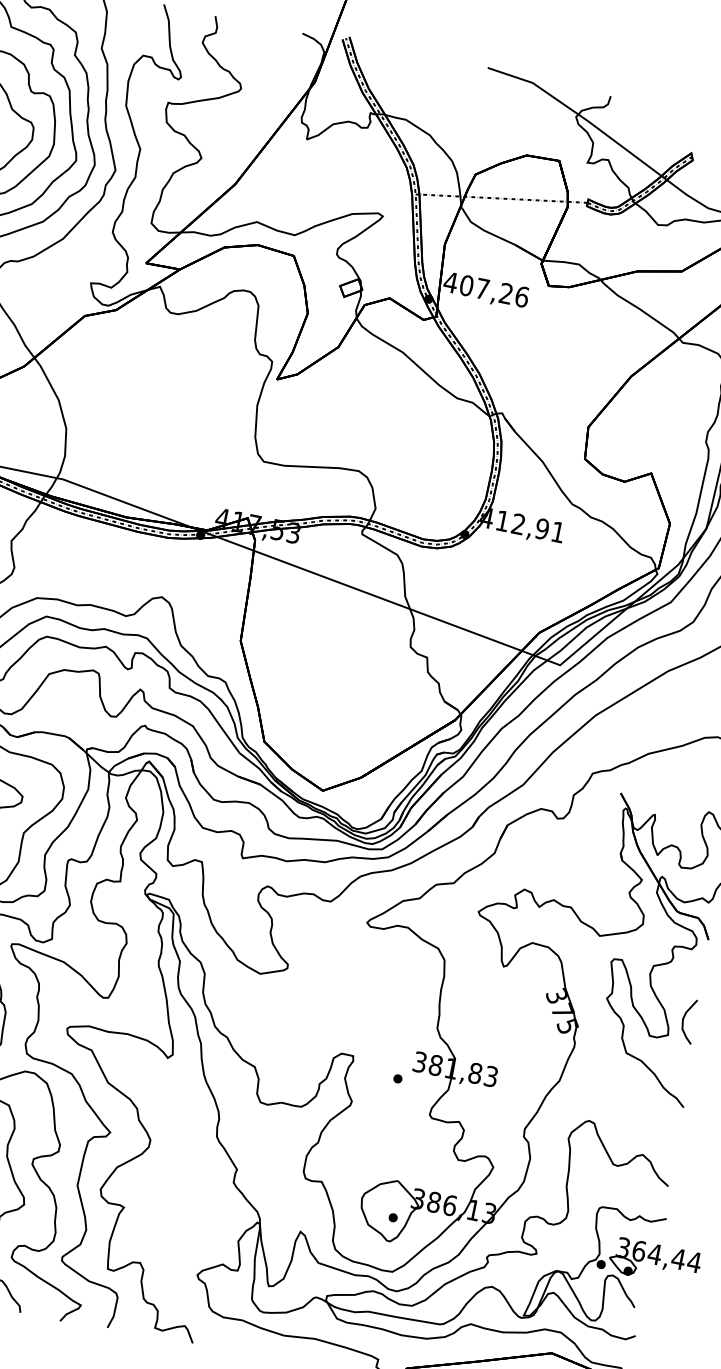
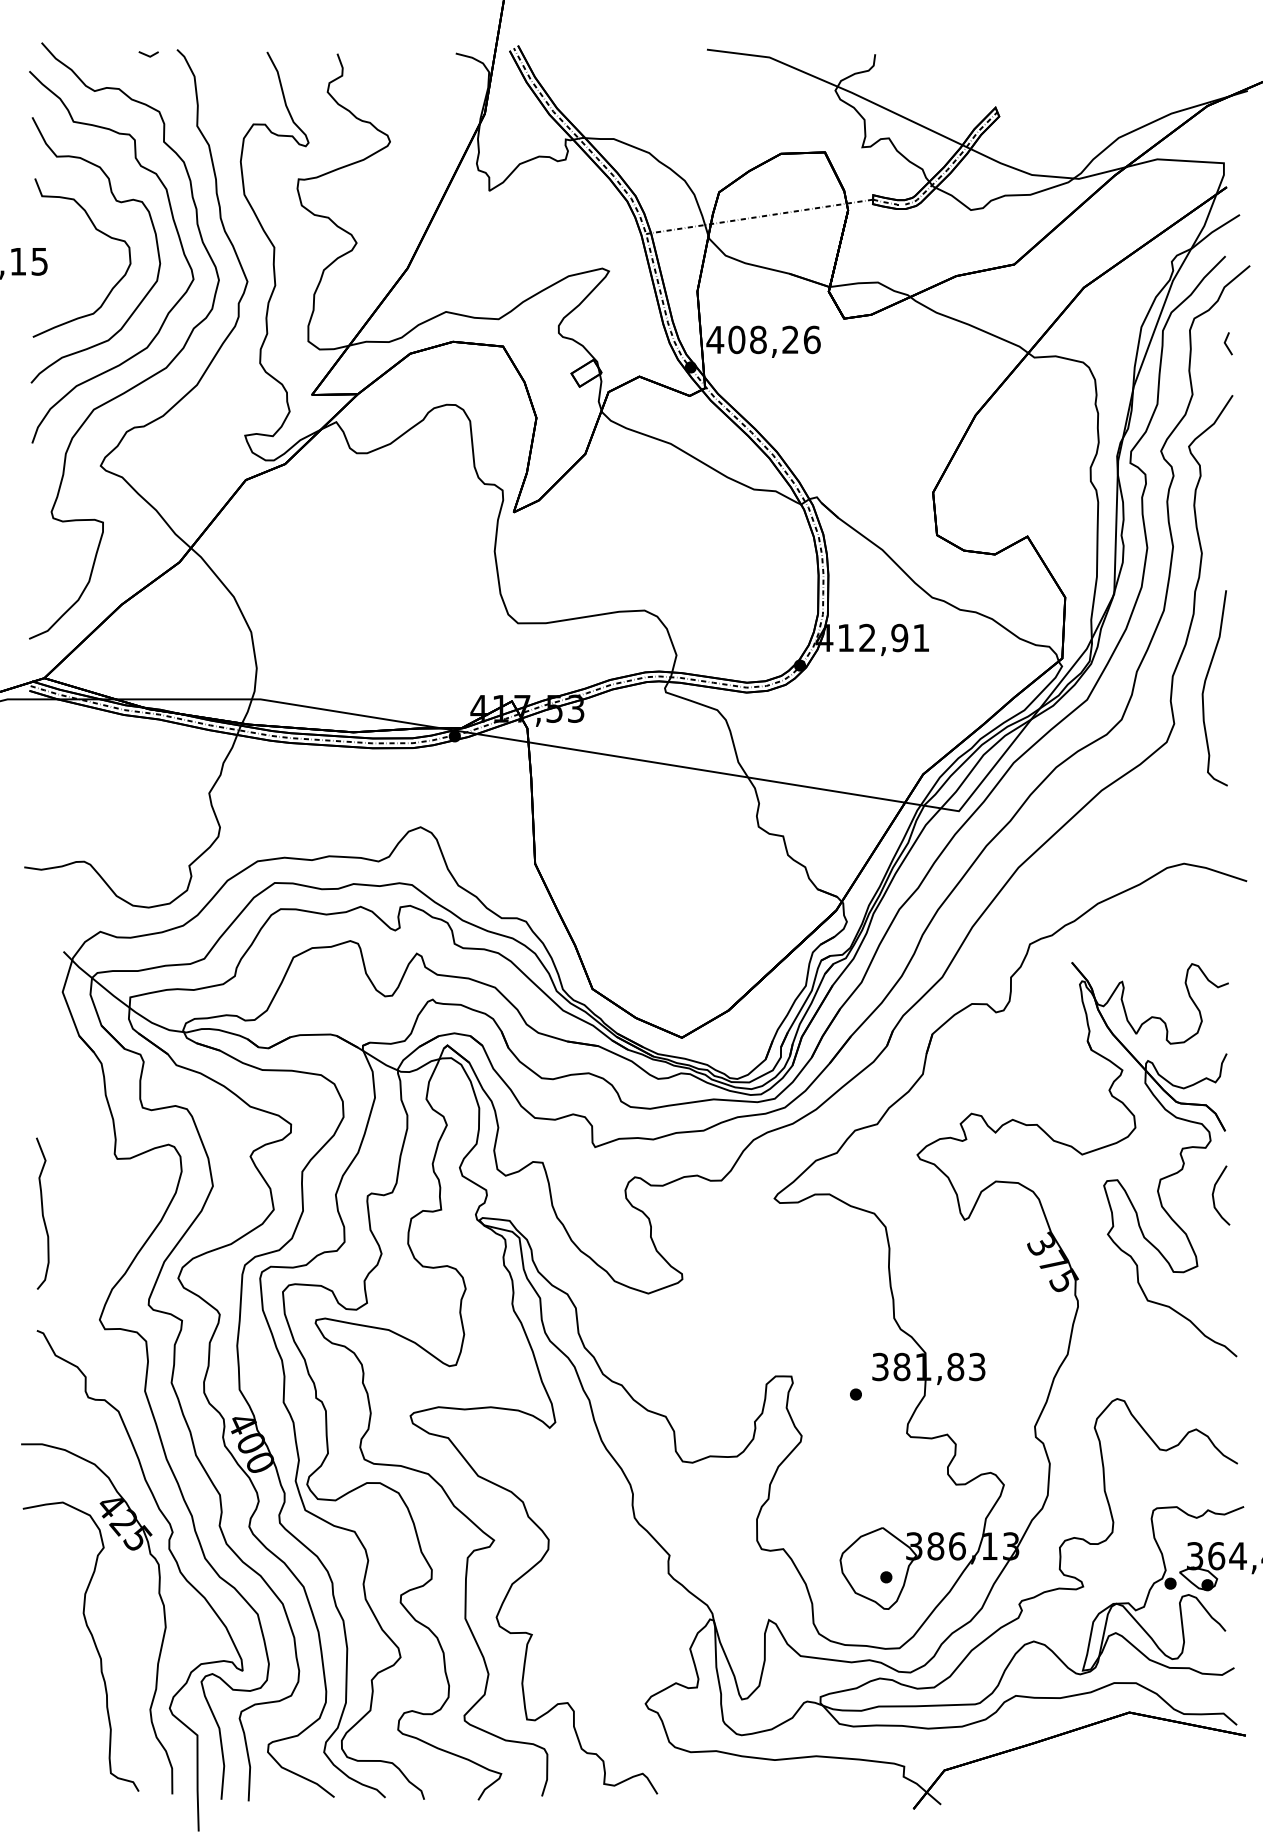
text: (482, 288) -> (758, 339), 407,26 -> 408,26
curve: (683, 1021) -> (1214, 1197), moved

